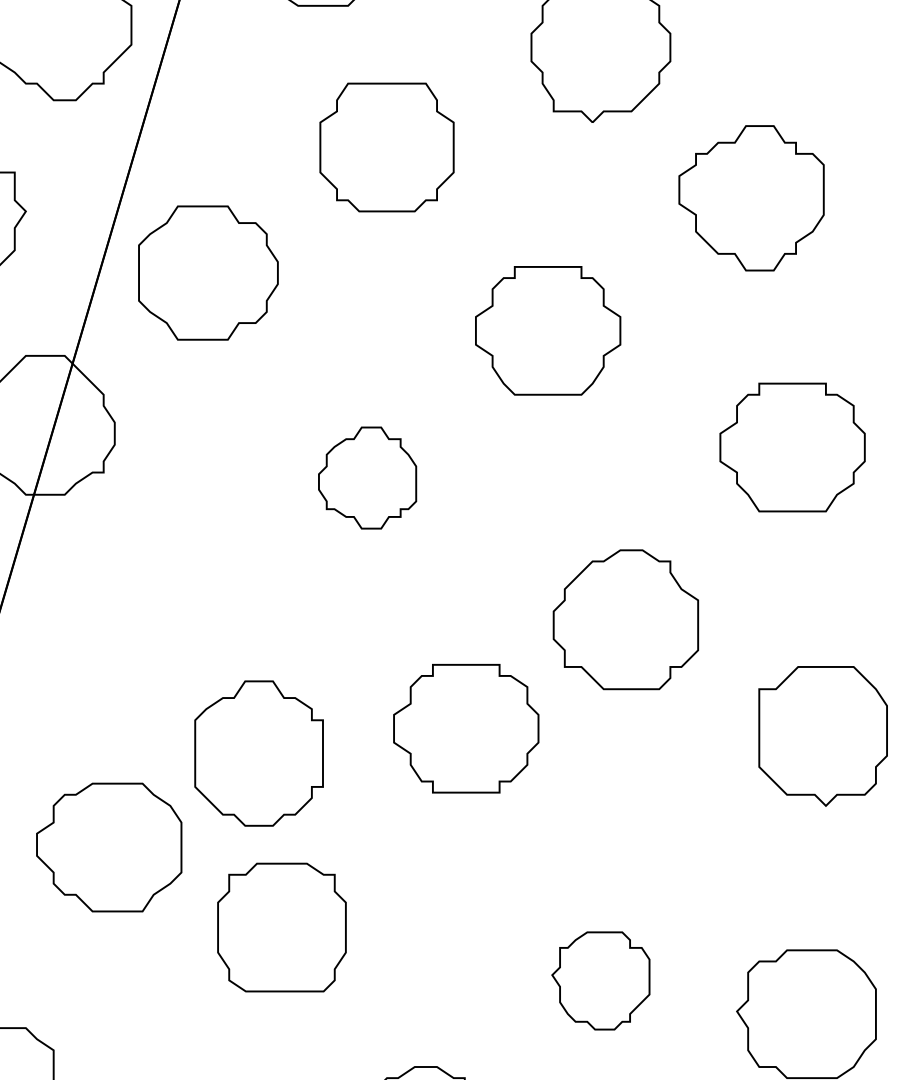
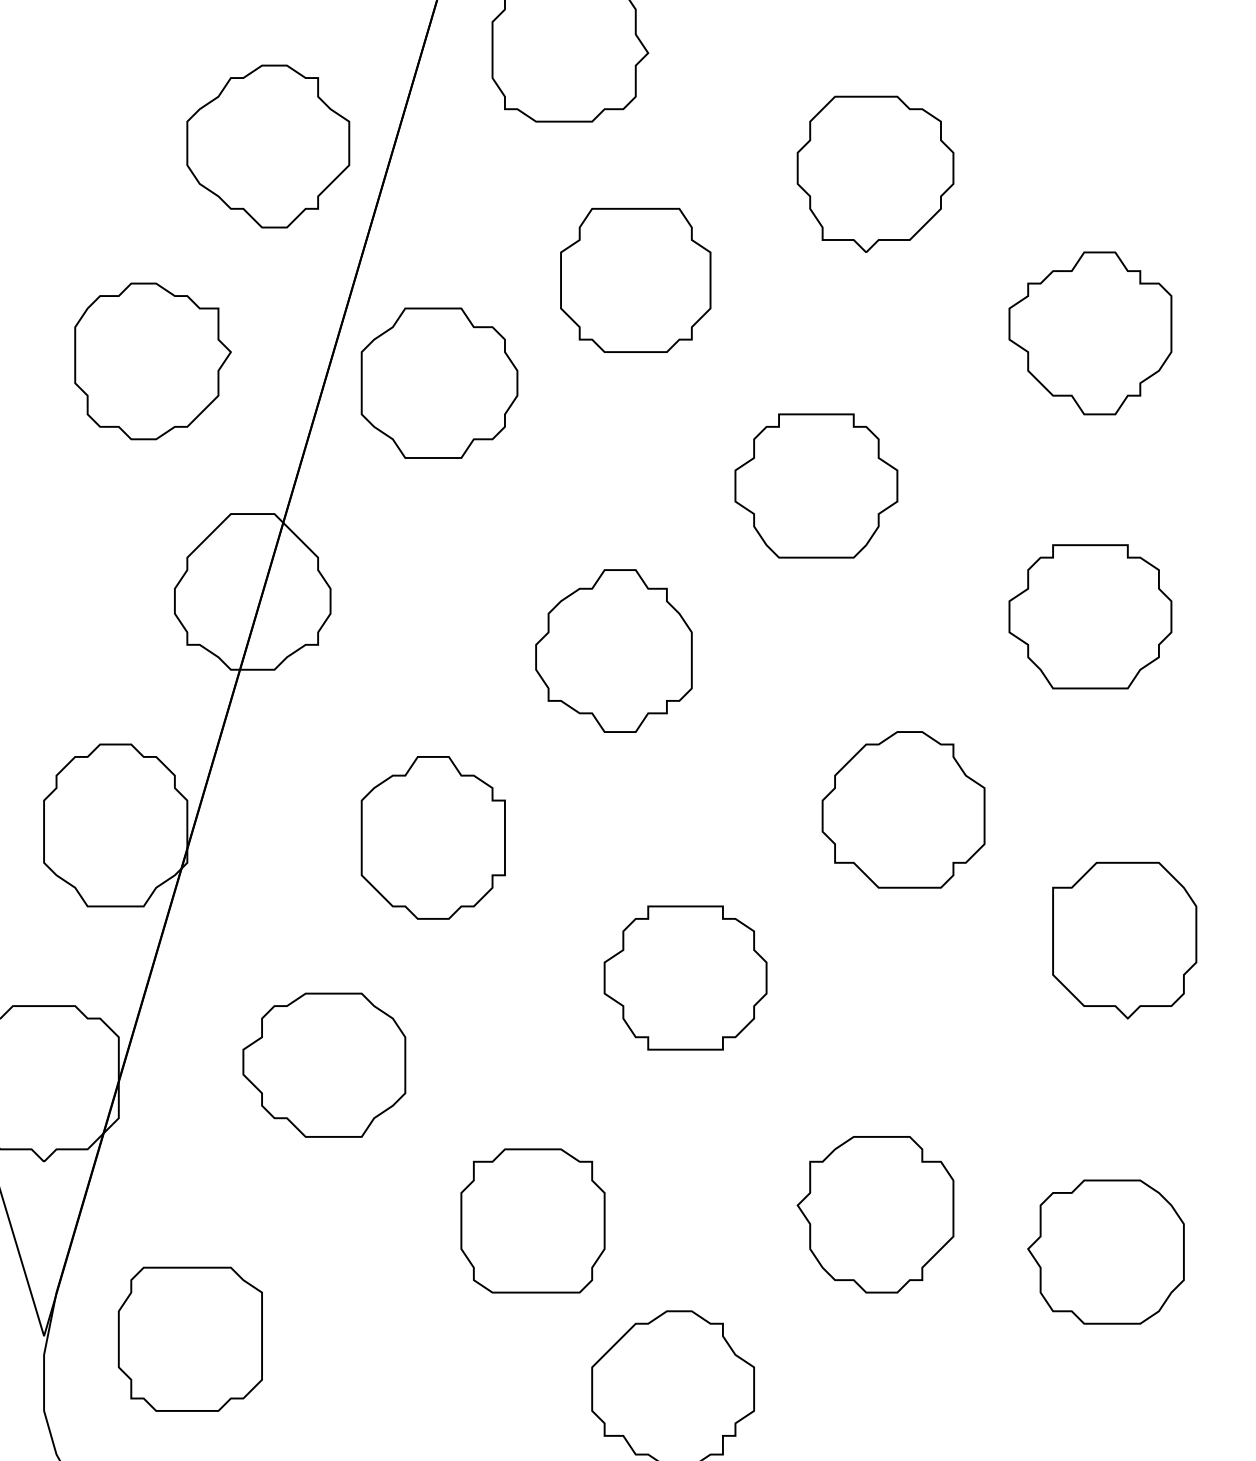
part: (751, 198) -> (1090, 333), moved
part: (208, 272) -> (439, 382), moved
part: (367, 477) -> (613, 650), size x1.43
part: (466, 728) -> (685, 977), moved
part: (258, 753) -> (432, 837), moved
part: (281, 927) -> (532, 1220), moved
part: (600, 980) -> (875, 1214), size x1.43

